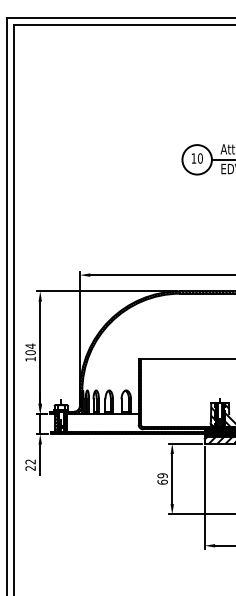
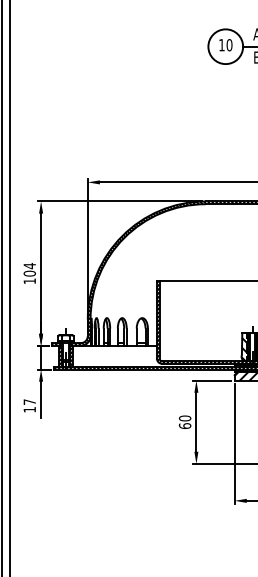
text: (30, 464) -> (29, 405), 22 -> 17
text: (162, 475) -> (184, 418), 69 -> 60

